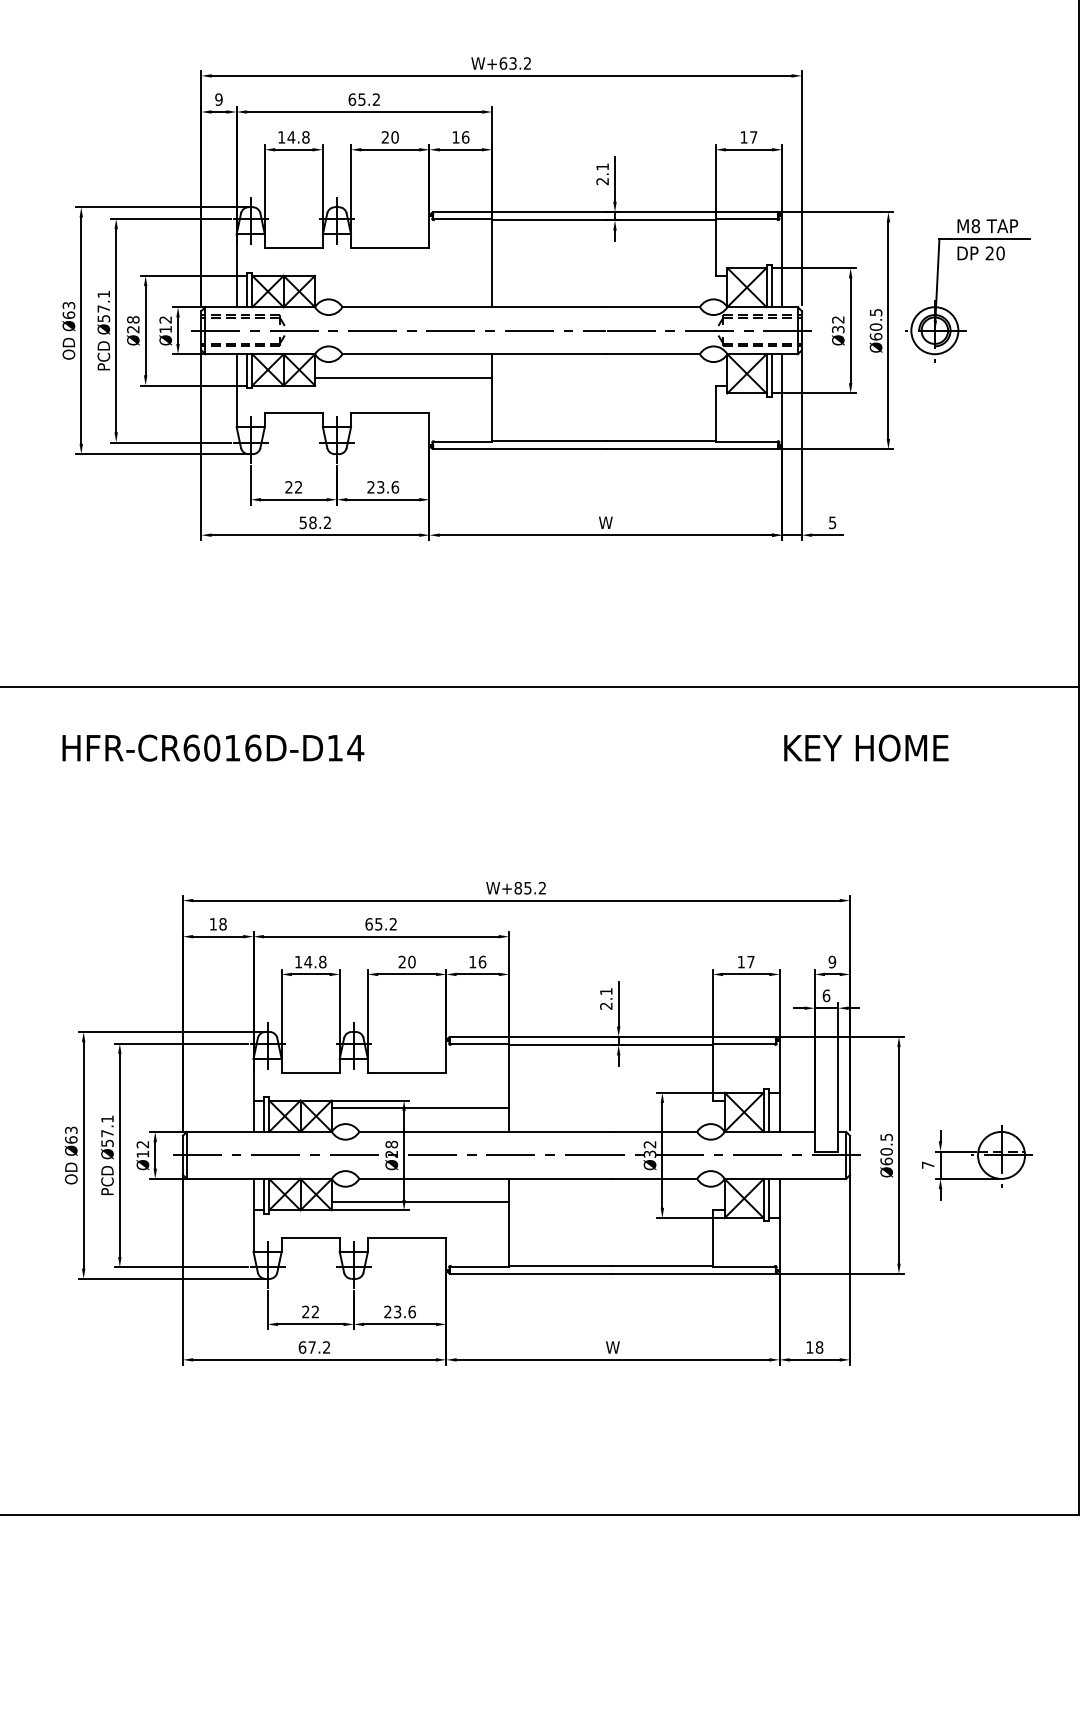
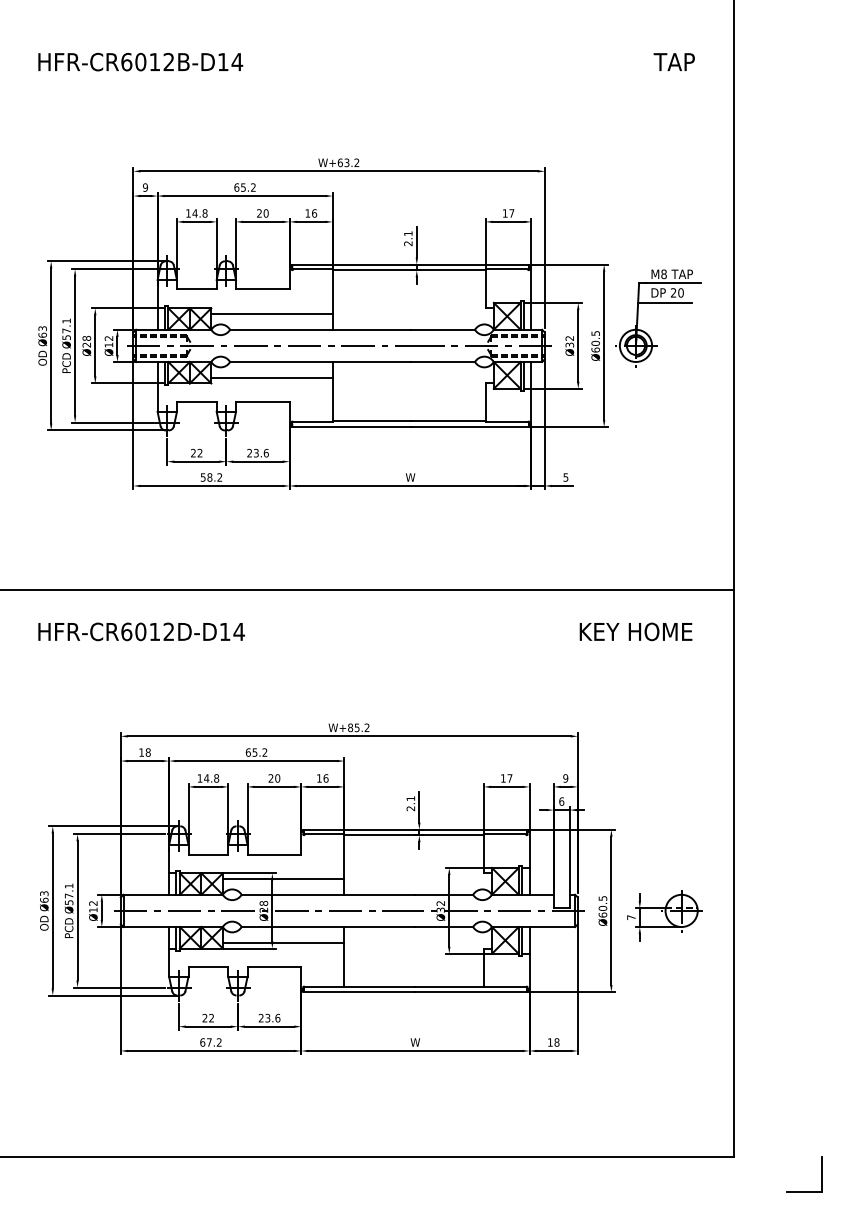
line: (976, 268) -> (664, 303), added
line: (402, 283) -> (271, 313), added
text: (252, 747) -> (168, 631), HFR-CR6016D-D14 -> HFR-CR6012D-D14
text: (865, 747) -> (635, 631), moved

